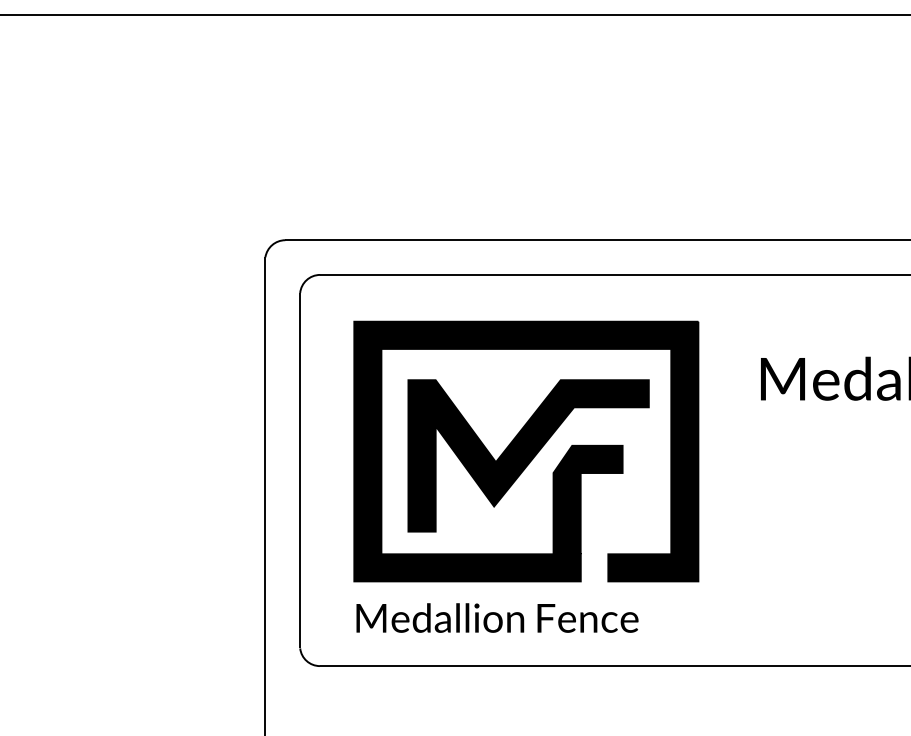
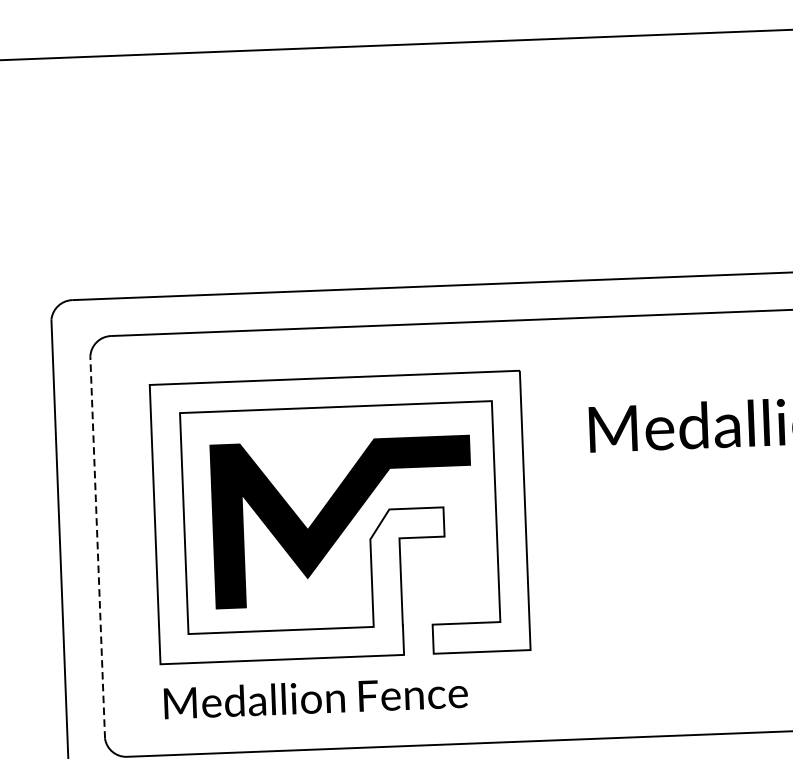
fill: (526, 451) -> (340, 517), removed
line: (300, 470) -> (98, 547), solid -> dashed

